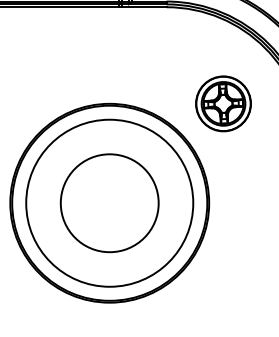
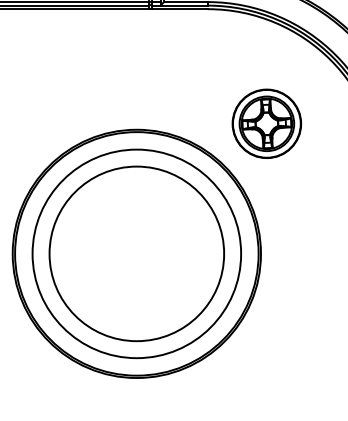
part: (223, 103) -> (266, 123), moved
circle: (109, 202) -> (136, 253), size x1.43

